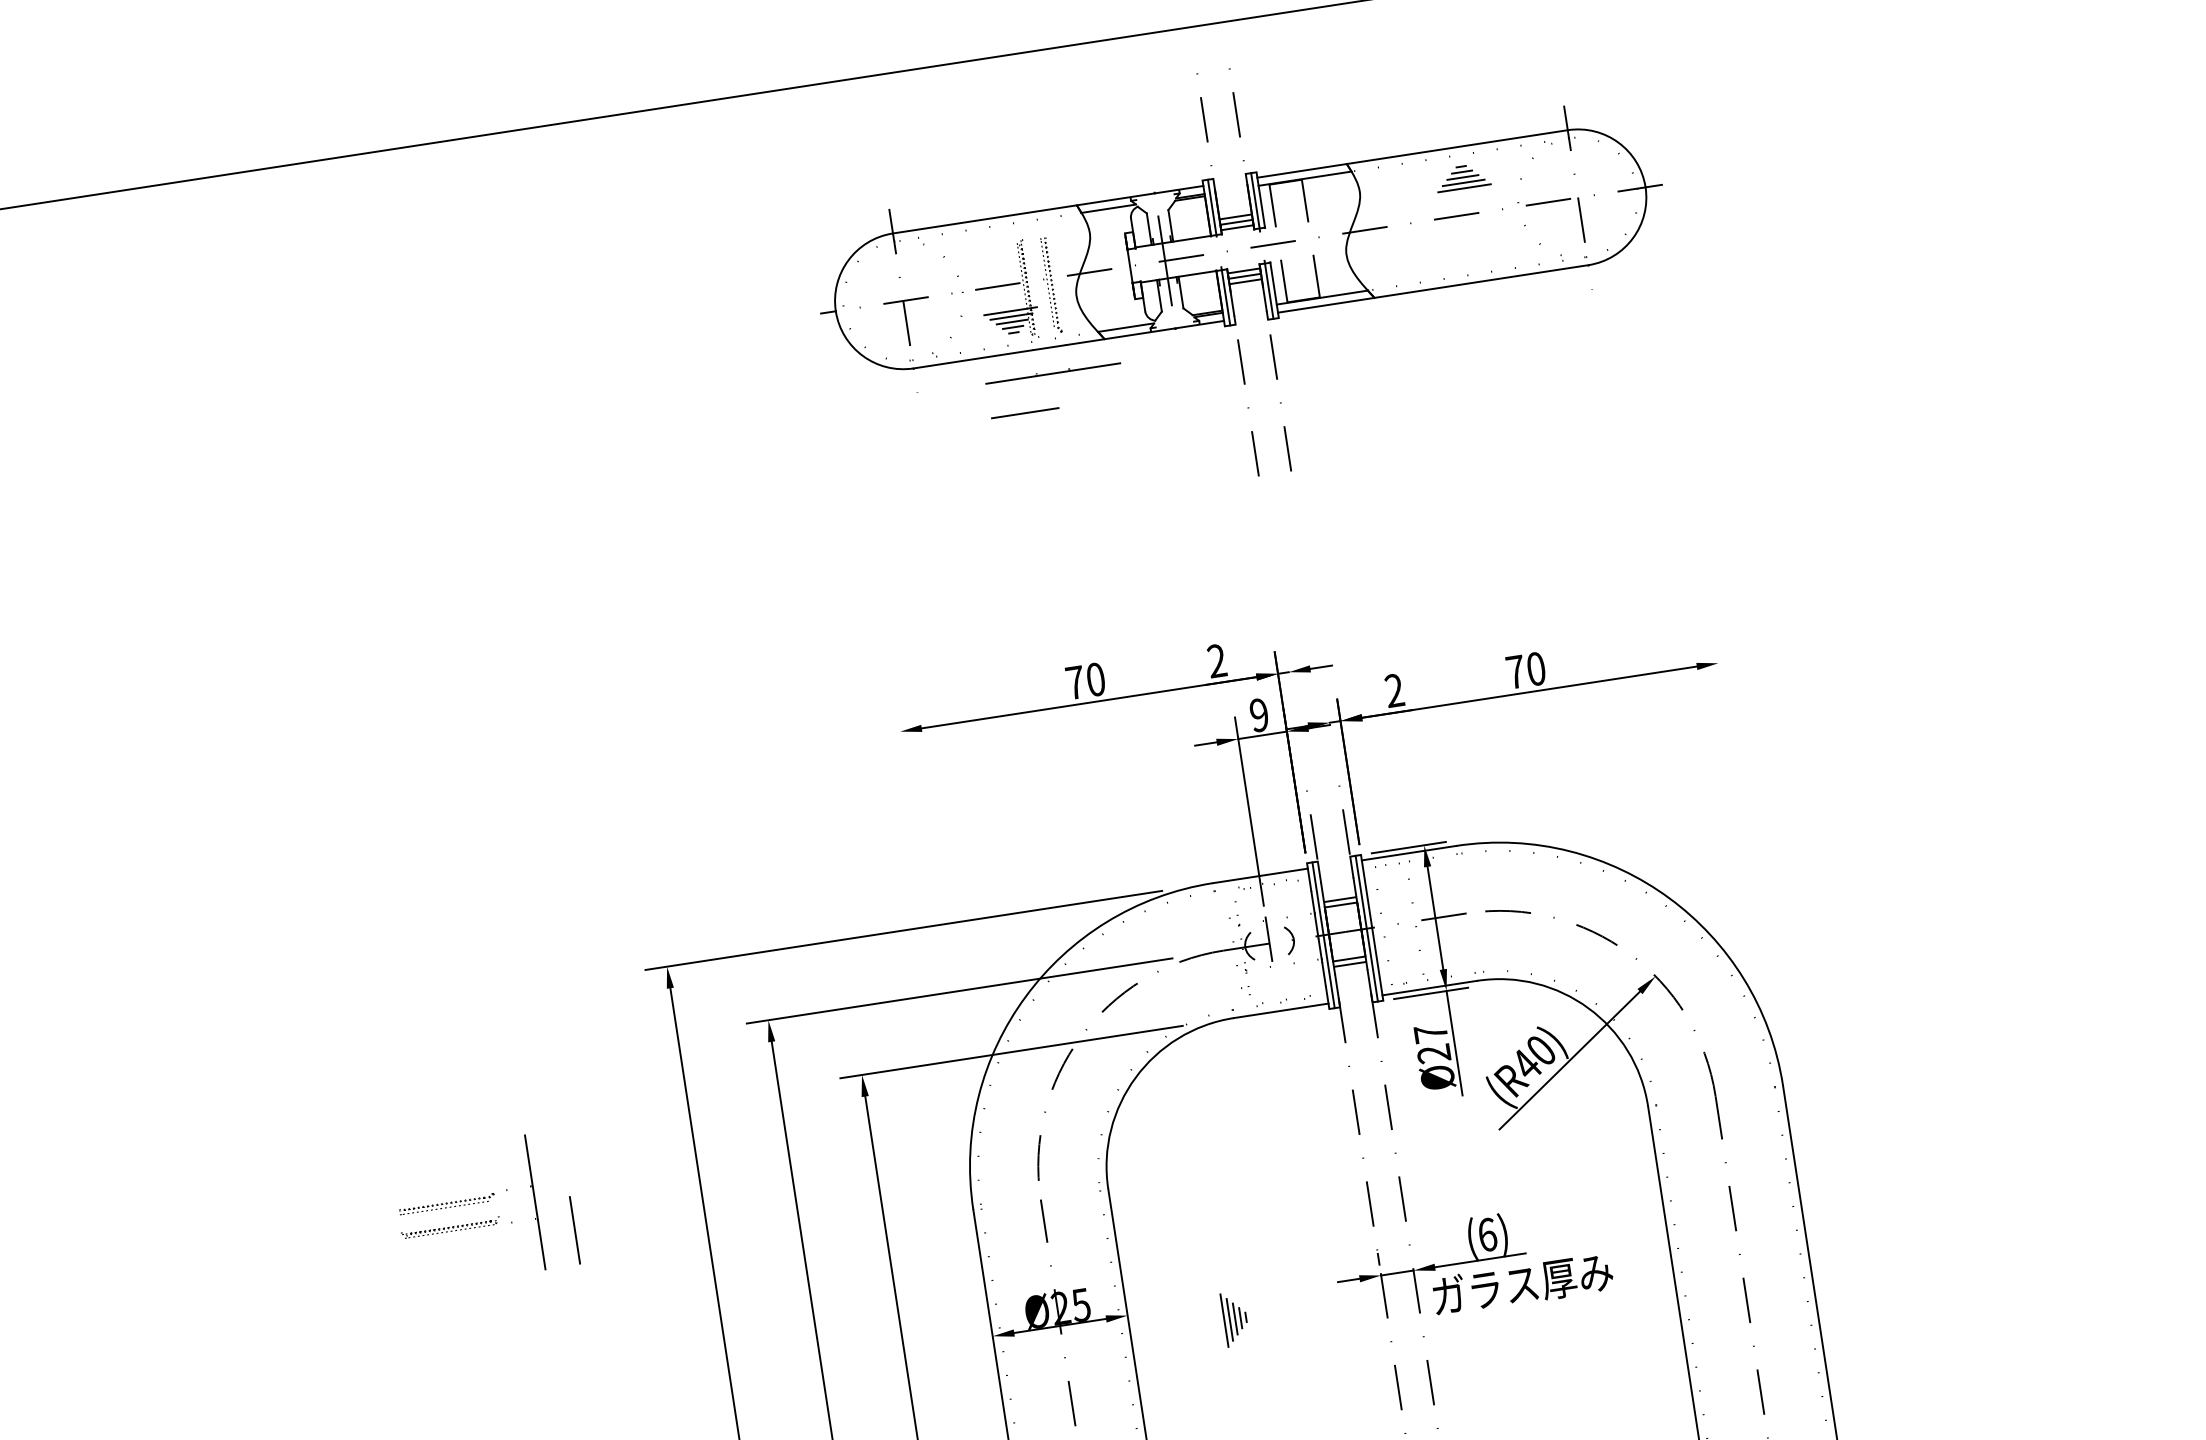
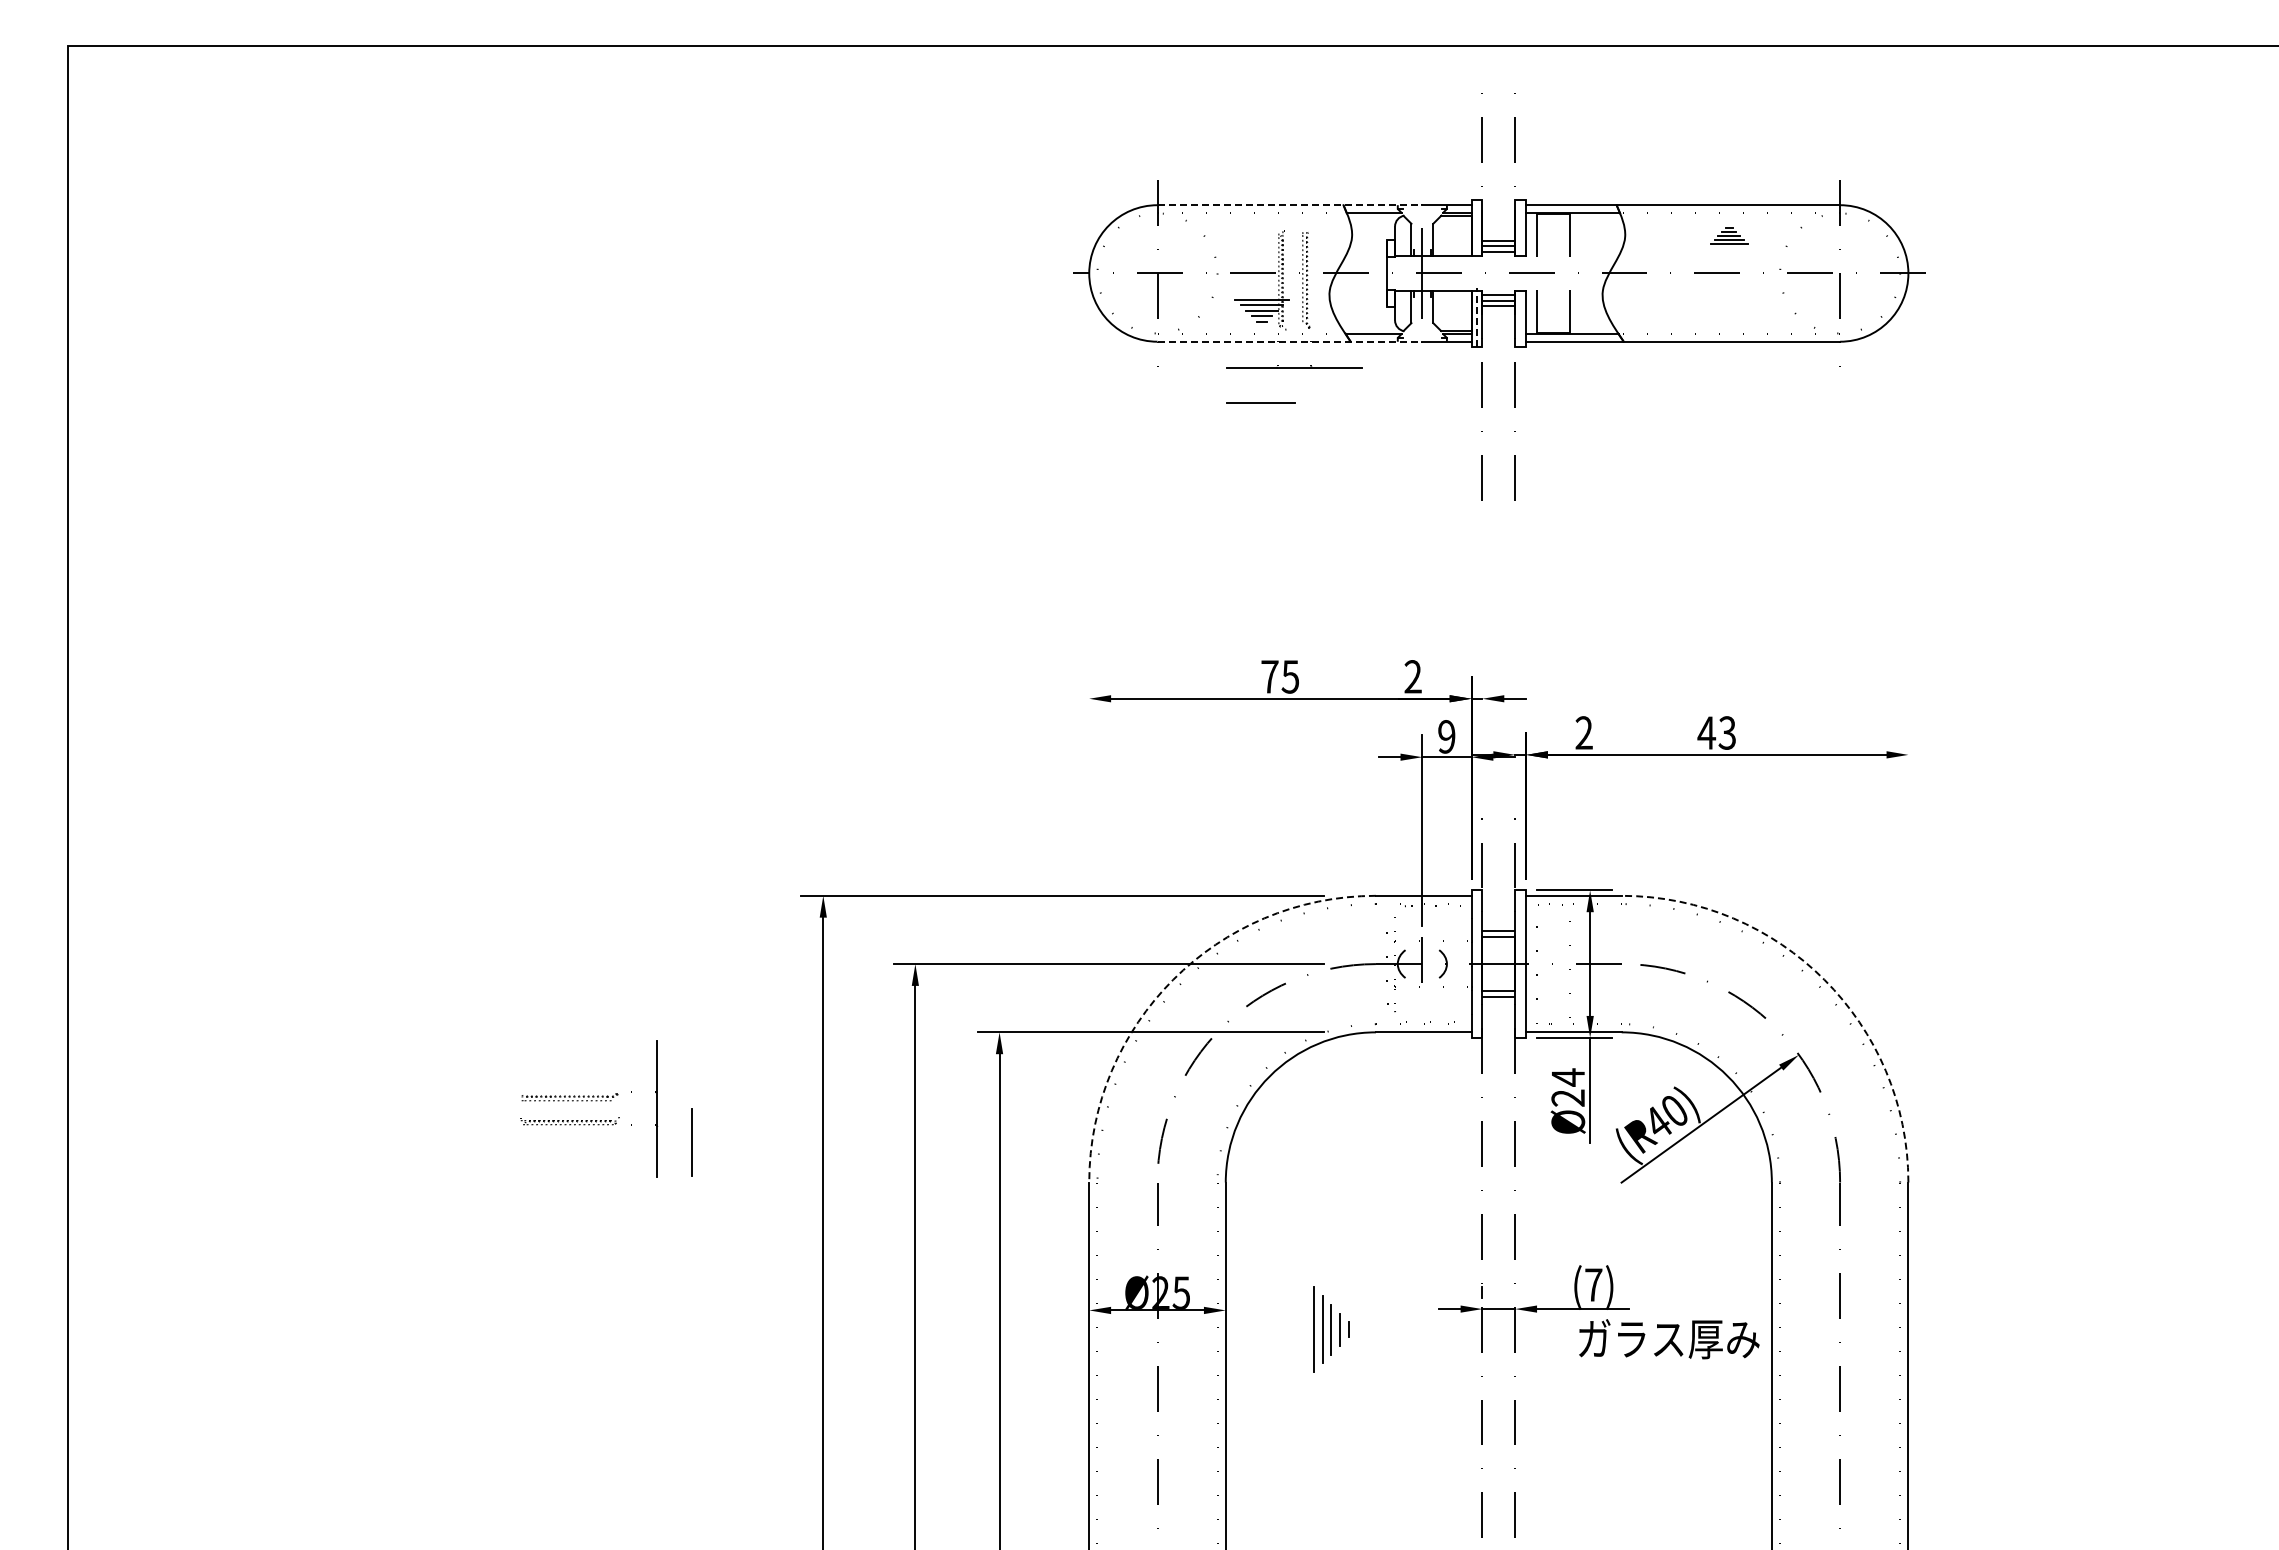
part: (1462, 176) -> (1729, 235), size x0.7
line: (1255, 201) -> (1520, 228), removed
line: (1211, 208) -> (1476, 228), removed
line: (1024, 213) -> (1290, 205), solid -> dashed
line: (1268, 289) -> (1520, 317), removed
line: (1225, 296) -> (1476, 317), solid -> dashed
line: (1045, 348) -> (1290, 341), solid -> dashed
text: (1525, 670) -> (1716, 732), 70 -> 43
text: (1095, 679) -> (1290, 676), 70 -> 75
arc: (1669, 897) -> (1824, 979), solid -> dashed
line: (1366, 928) -> (1520, 963), removed
line: (1323, 934) -> (1476, 963), removed
arc: (1025, 996) -> (1173, 979), solid -> dashed
text: (1431, 1033) -> (1568, 1077), Ø27 -> Ø24
text: (1487, 1234) -> (1593, 1284), (6) -> (7)
text: (1523, 1284) -> (1669, 1339), moved
part: (1235, 1319) -> (1331, 1330), size x1.6

